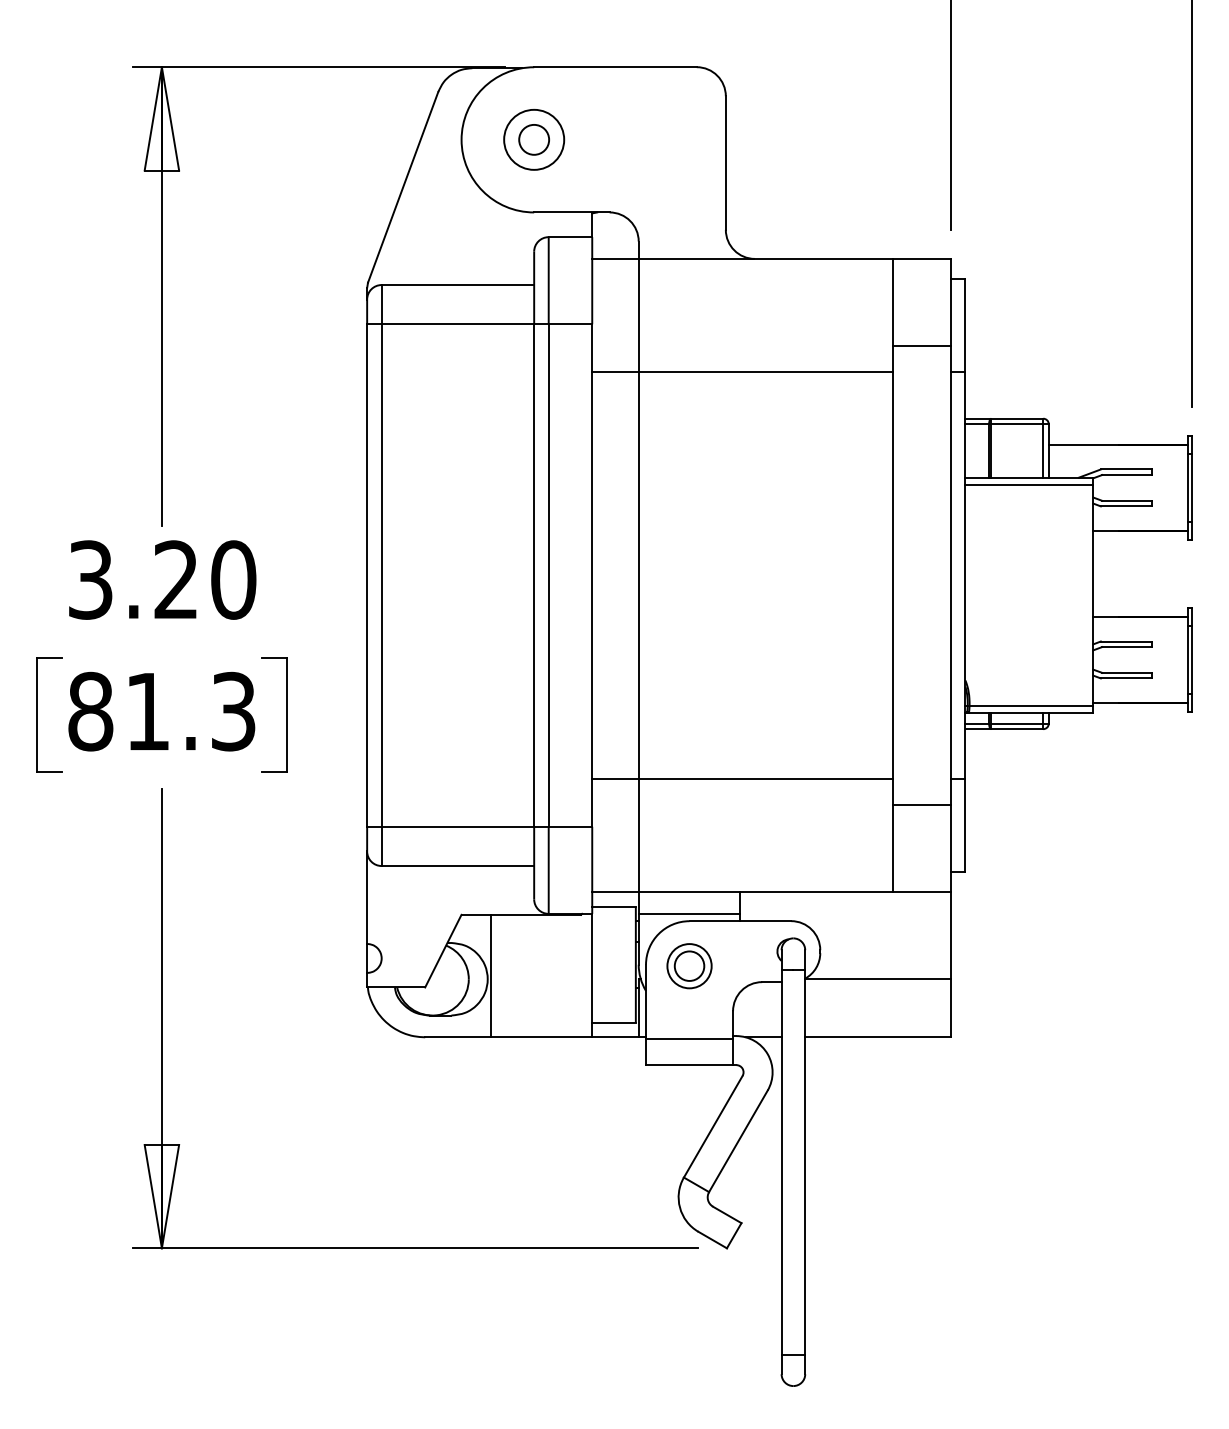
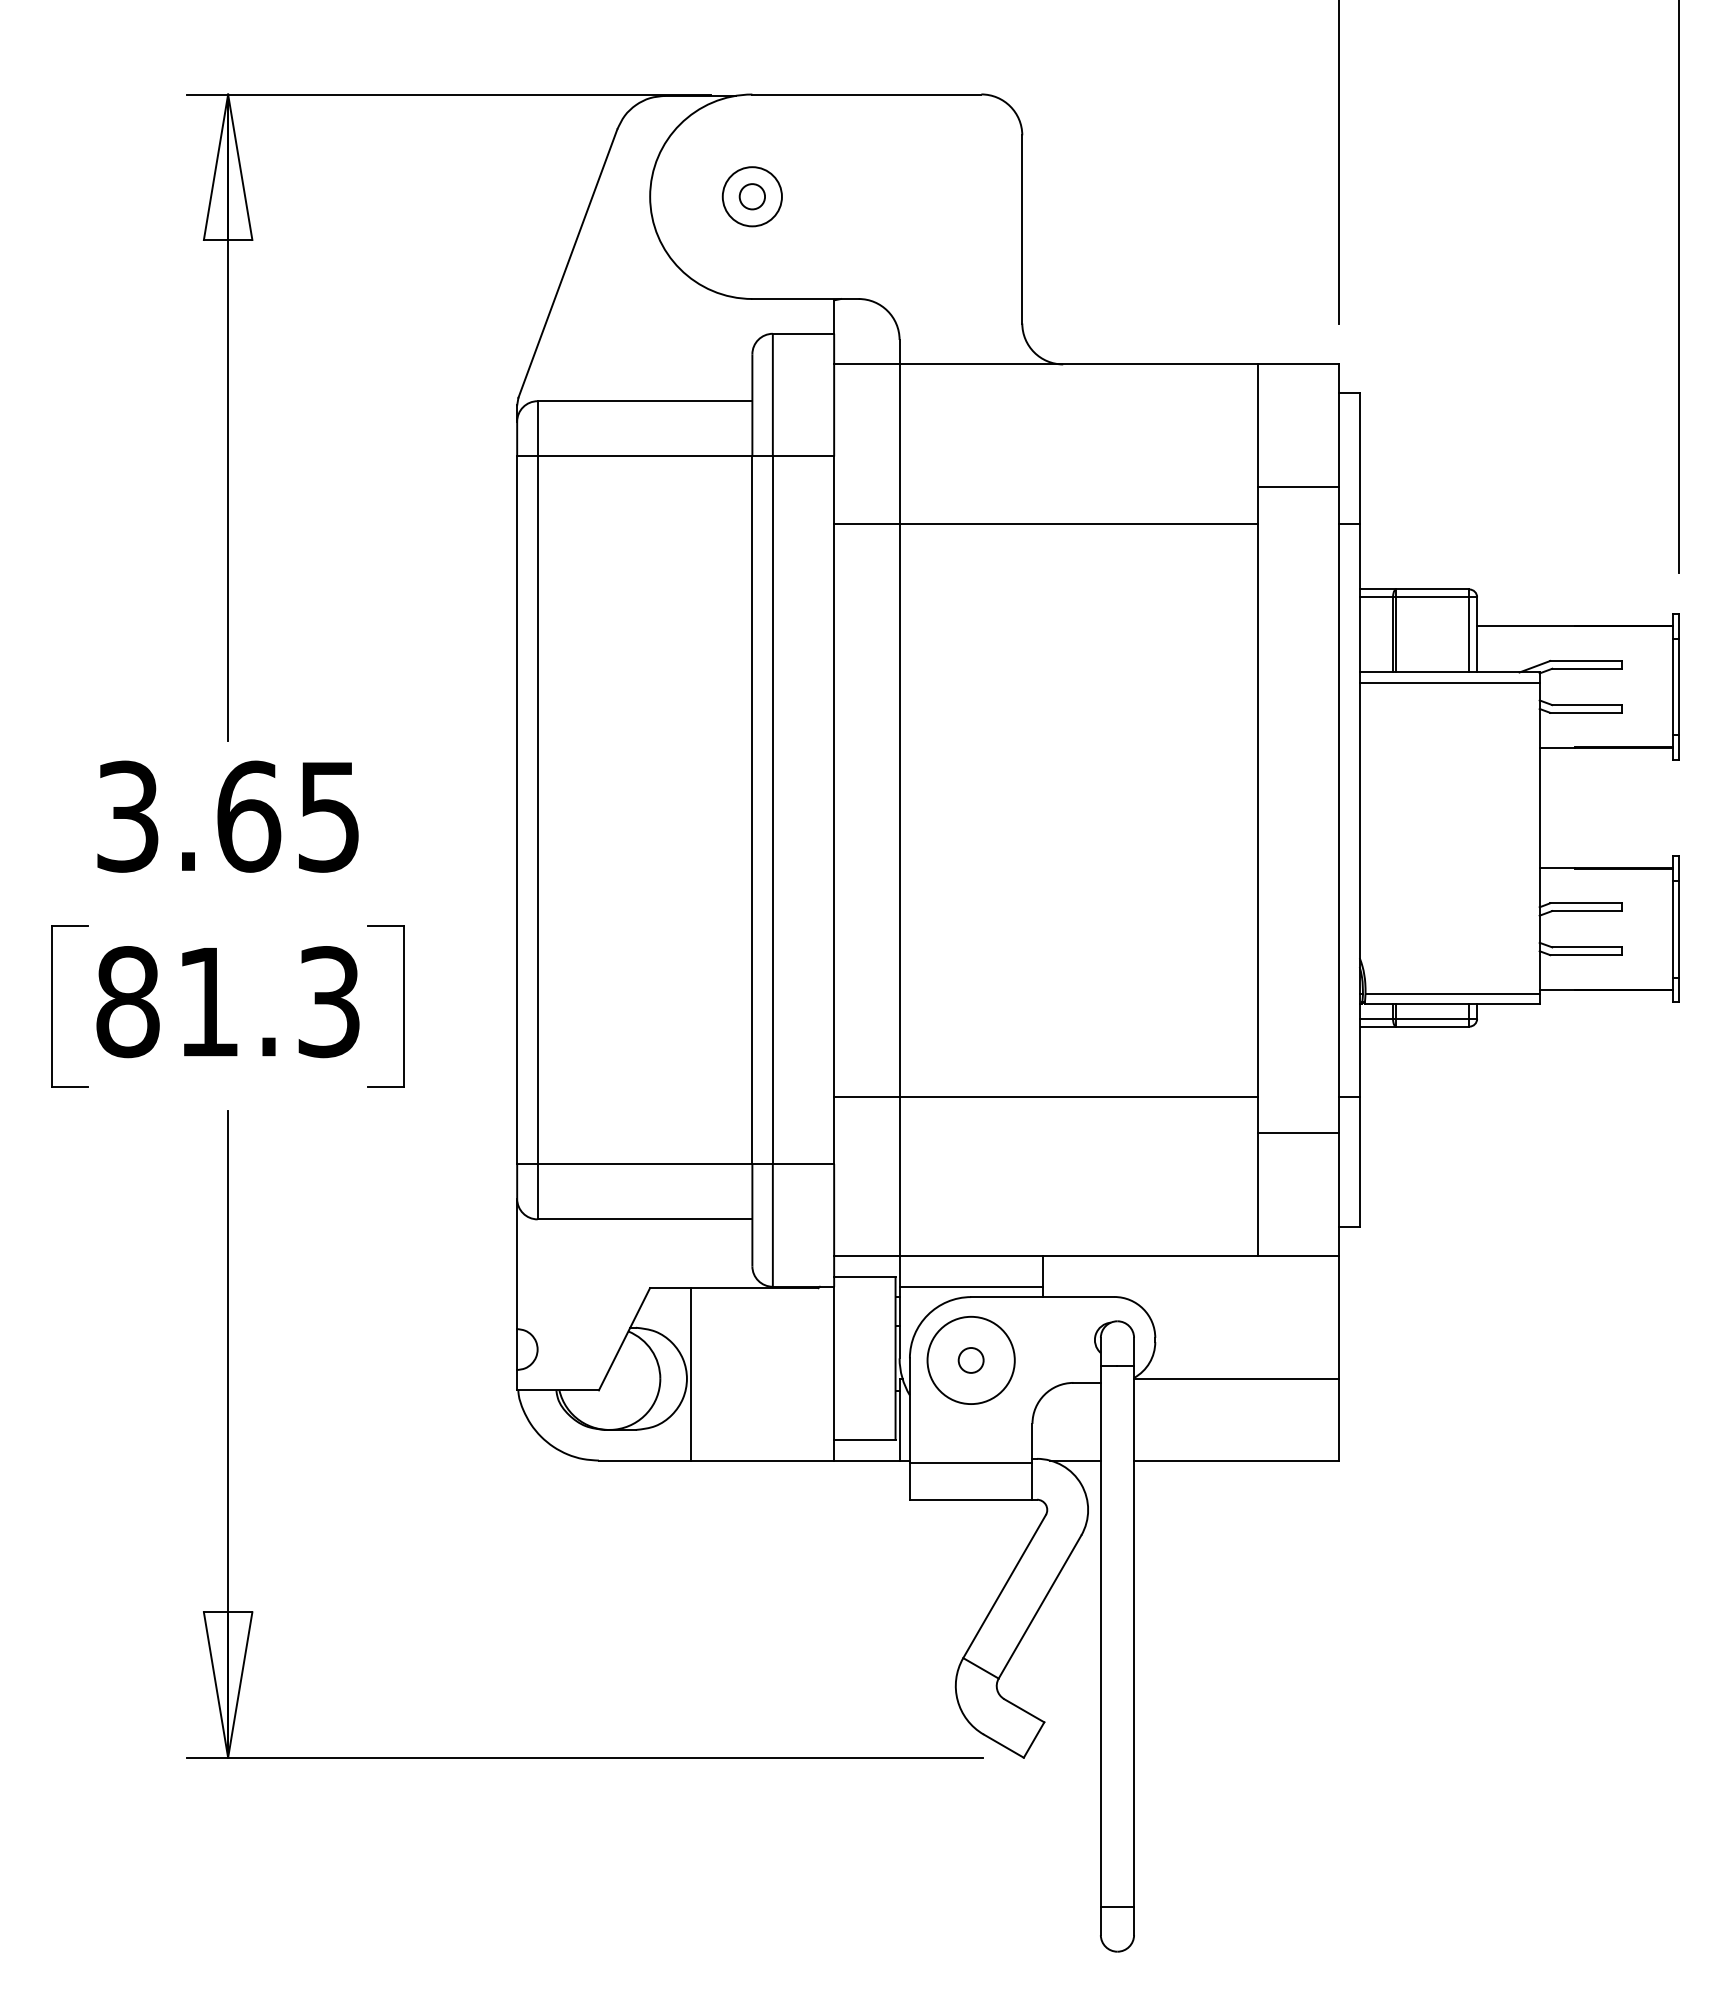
circle: (534, 139) -> (752, 196), size x0.6
circle: (534, 139) -> (752, 196), size x0.7
text: (205, 579) -> (289, 816), 3.20 -> 3.65
circle: (689, 966) -> (970, 1360), size x0.6
circle: (689, 966) -> (971, 1360), size x1.4

